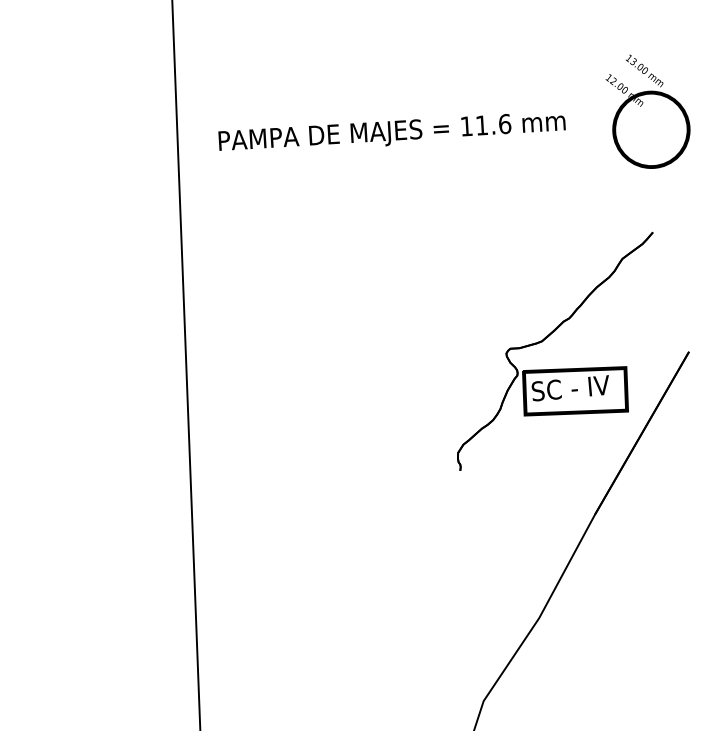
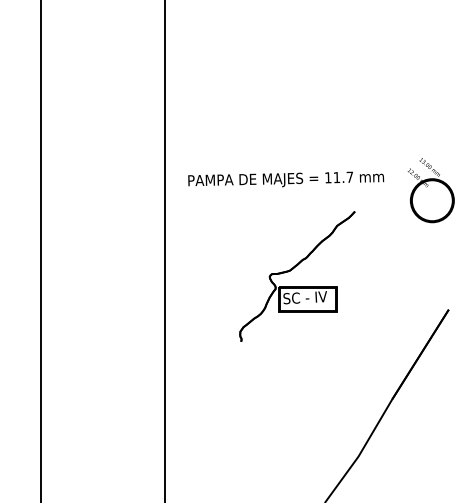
part: (647, 111) -> (430, 190), moved
text: (504, 122) -> (349, 176), 11.6 -> 11.7
part: (547, 339) -> (293, 269), moved

